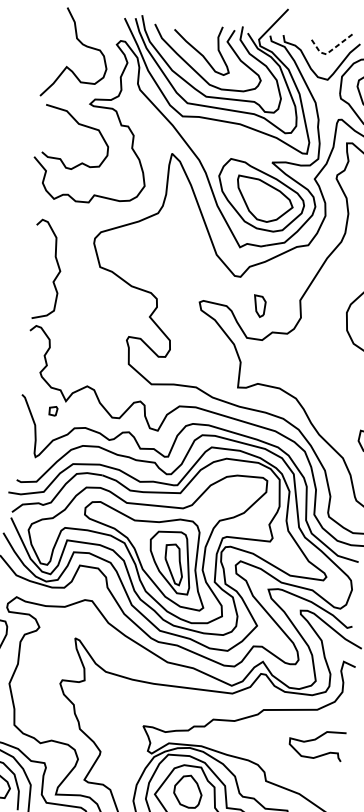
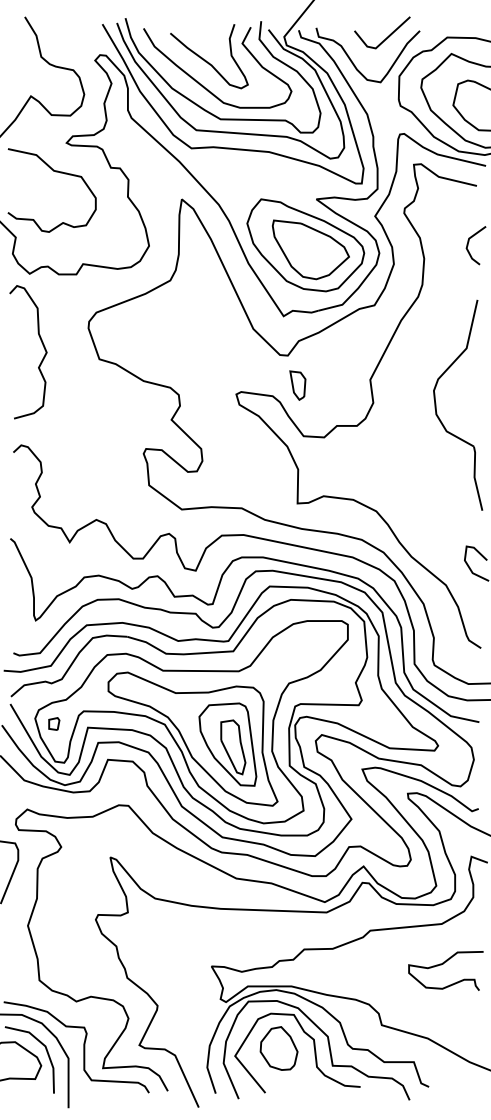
line: (330, 51) -> (381, 43), dashed -> solid
curve: (56, 275) -> (42, 358), moved
part: (259, 306) -> (297, 385), moved
part: (53, 410) -> (54, 723), moved

